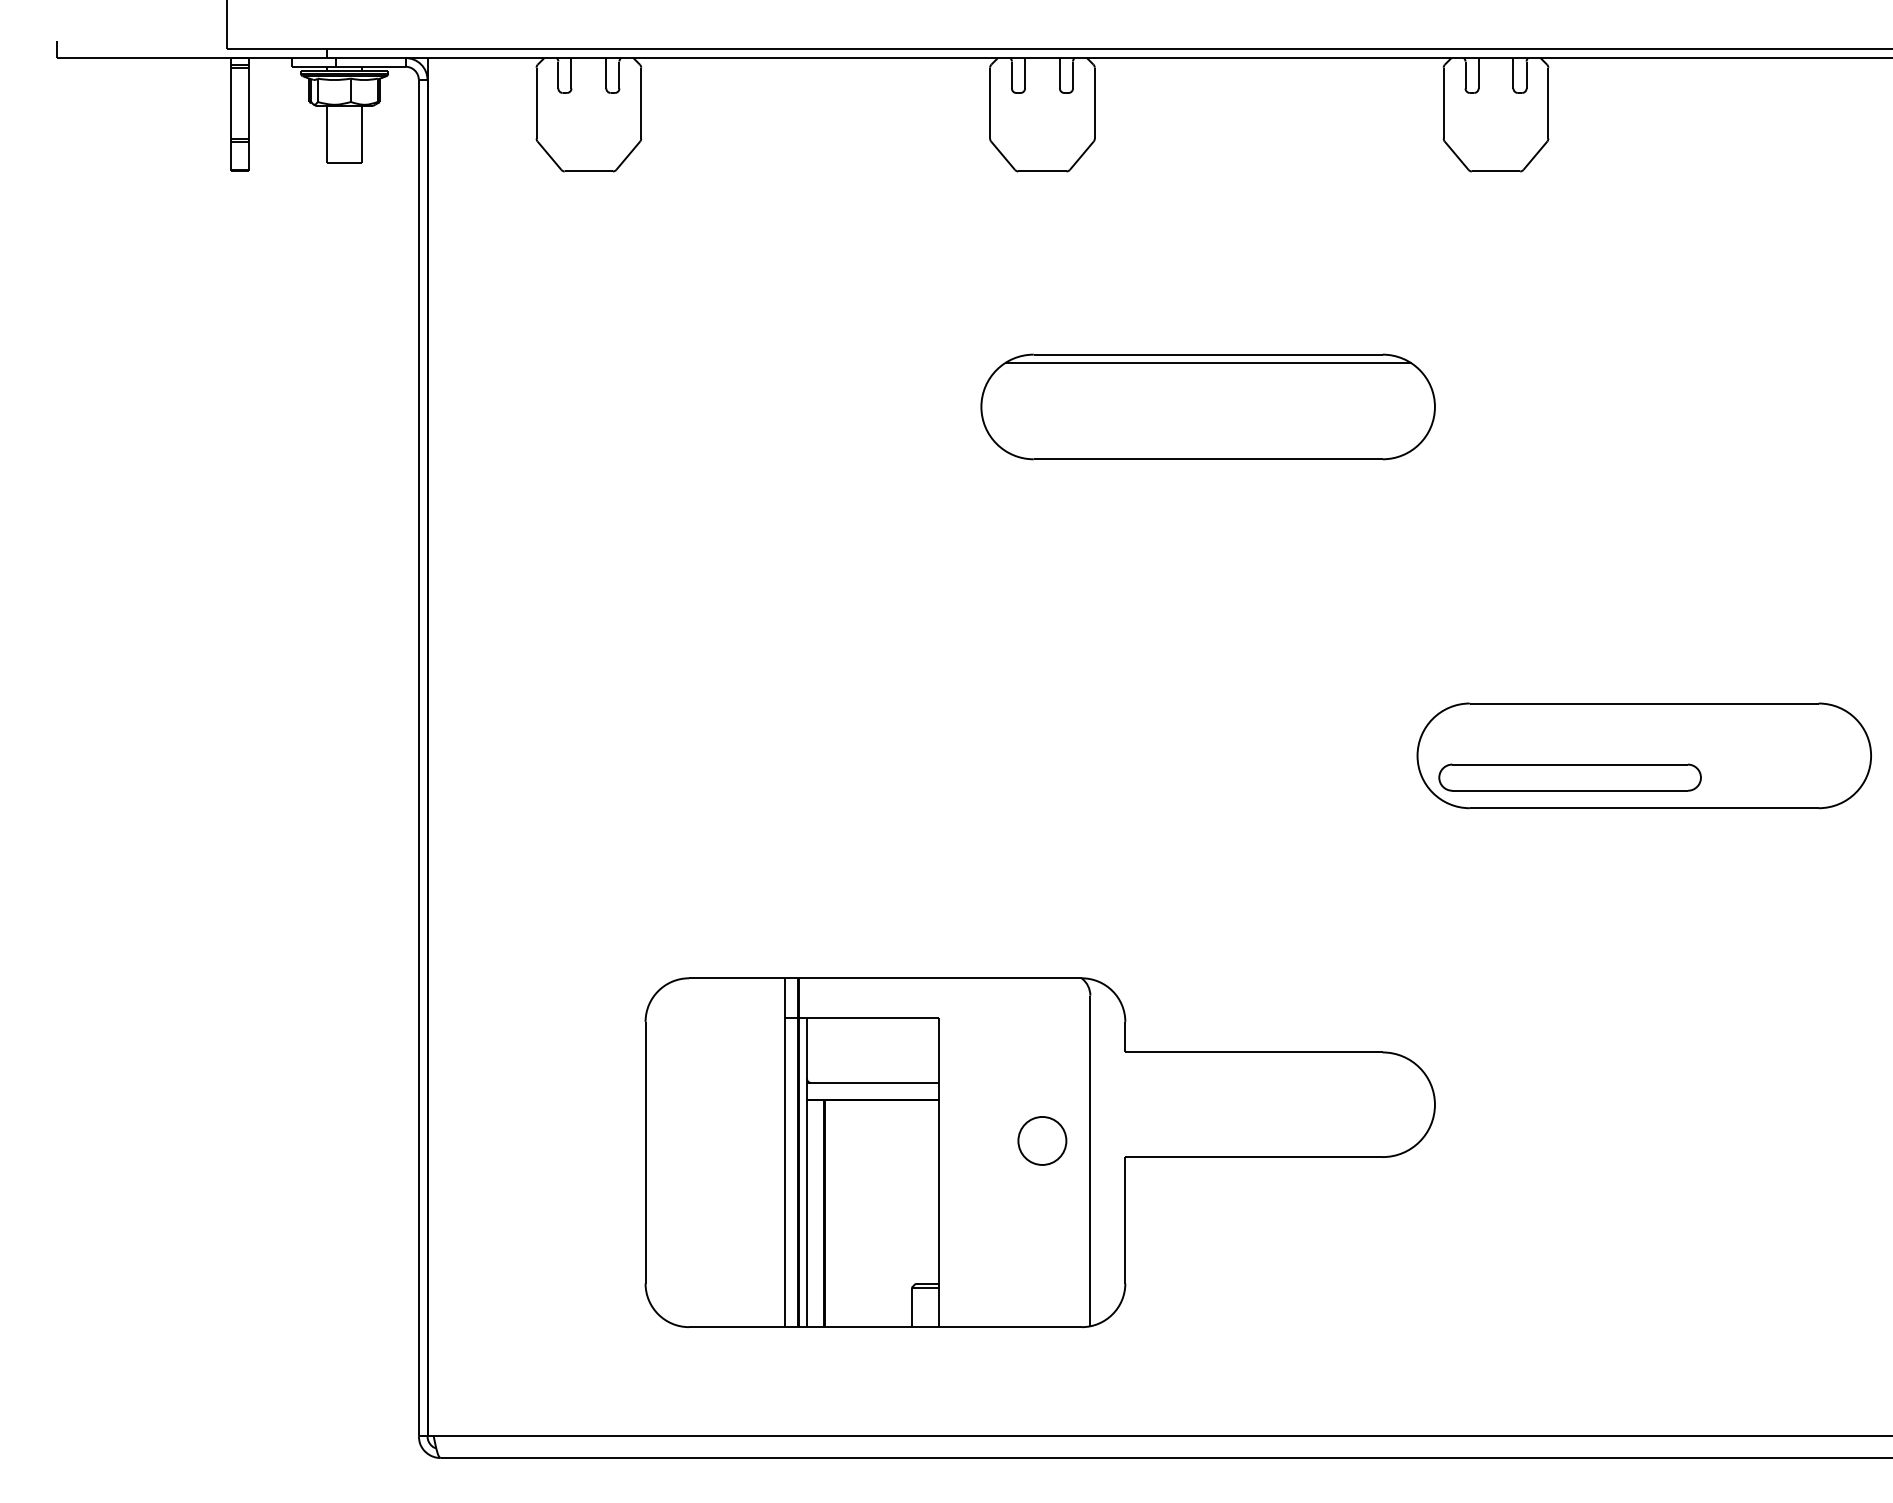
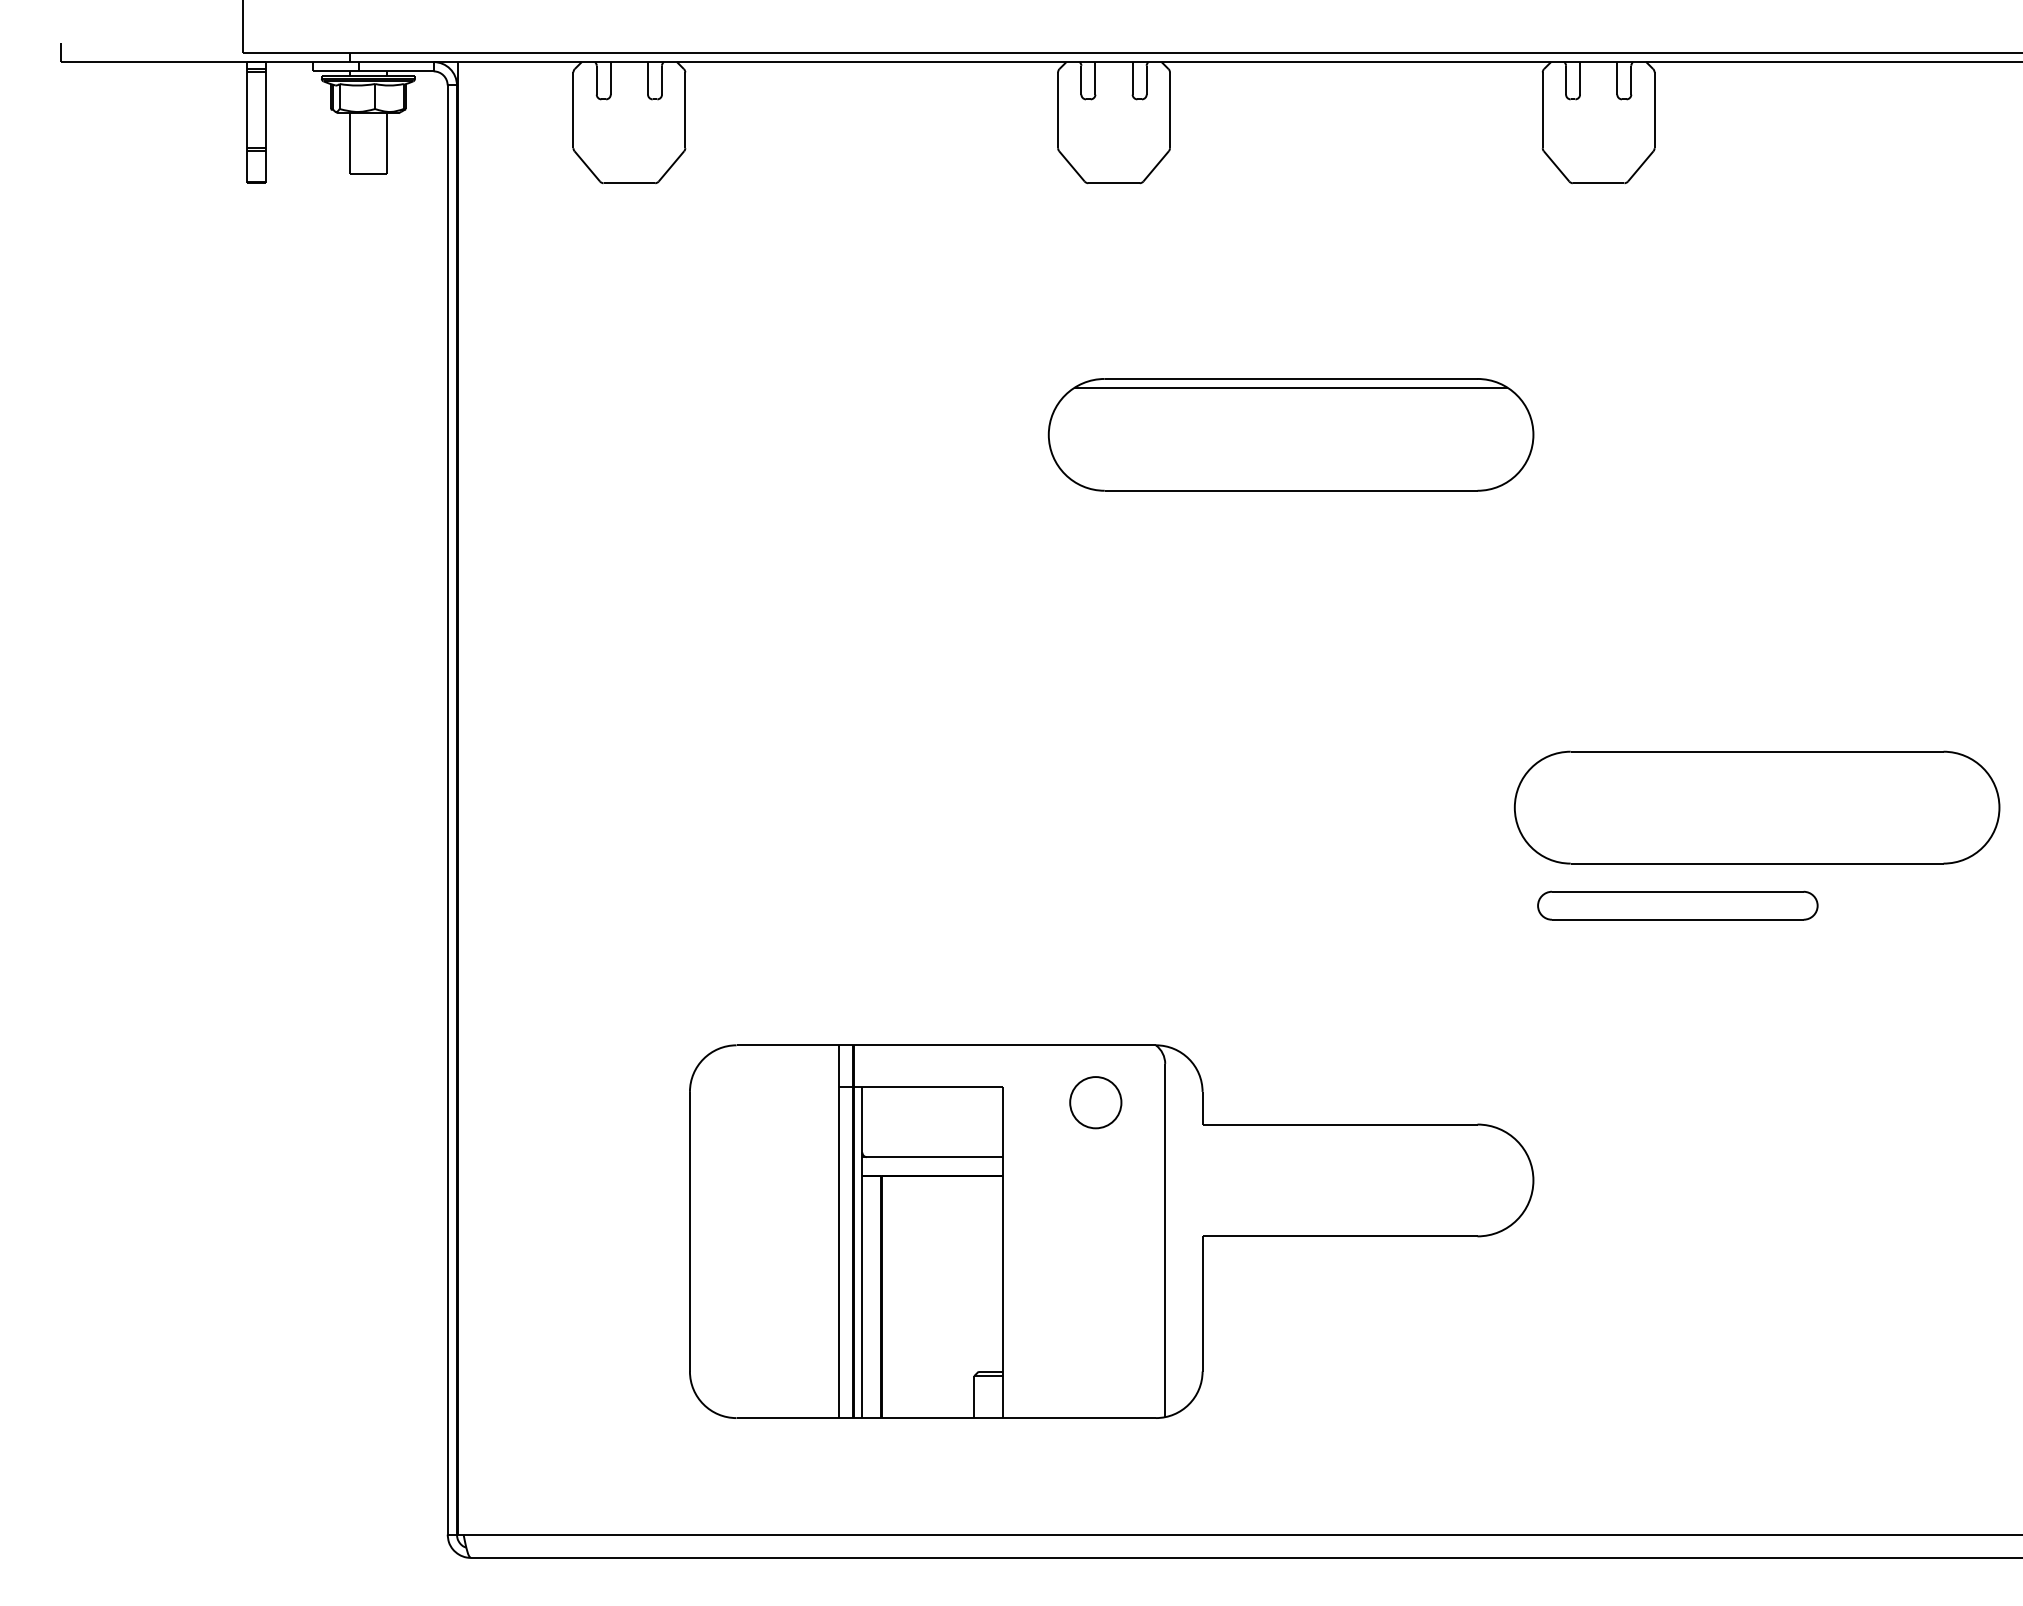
part: (1569, 777) -> (1677, 905), moved
part: (1042, 1140) -> (1095, 1102), moved

